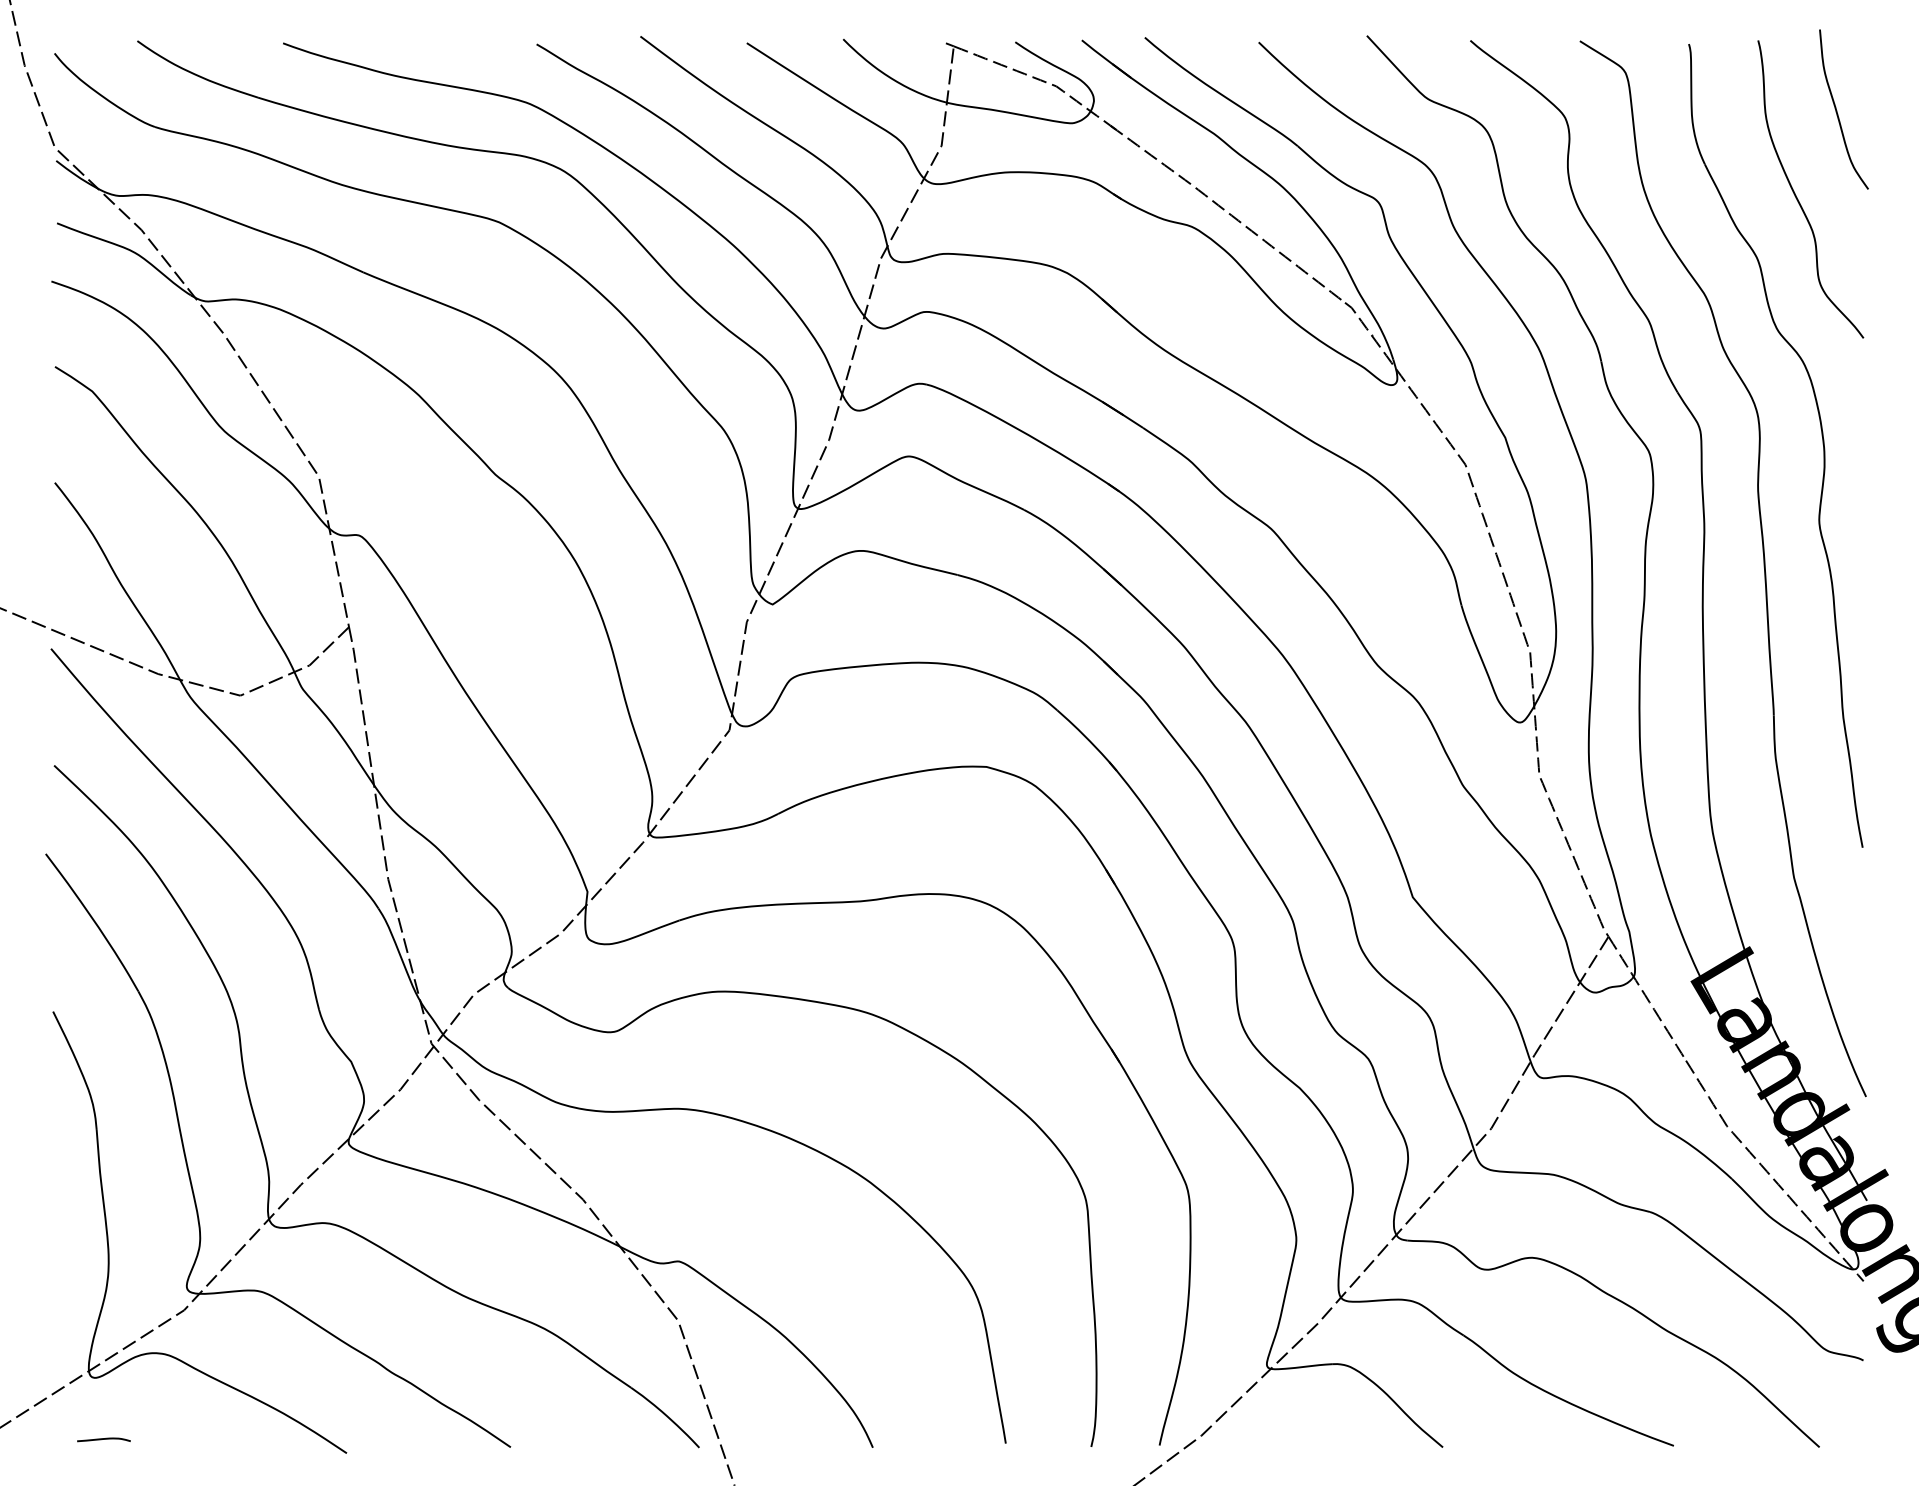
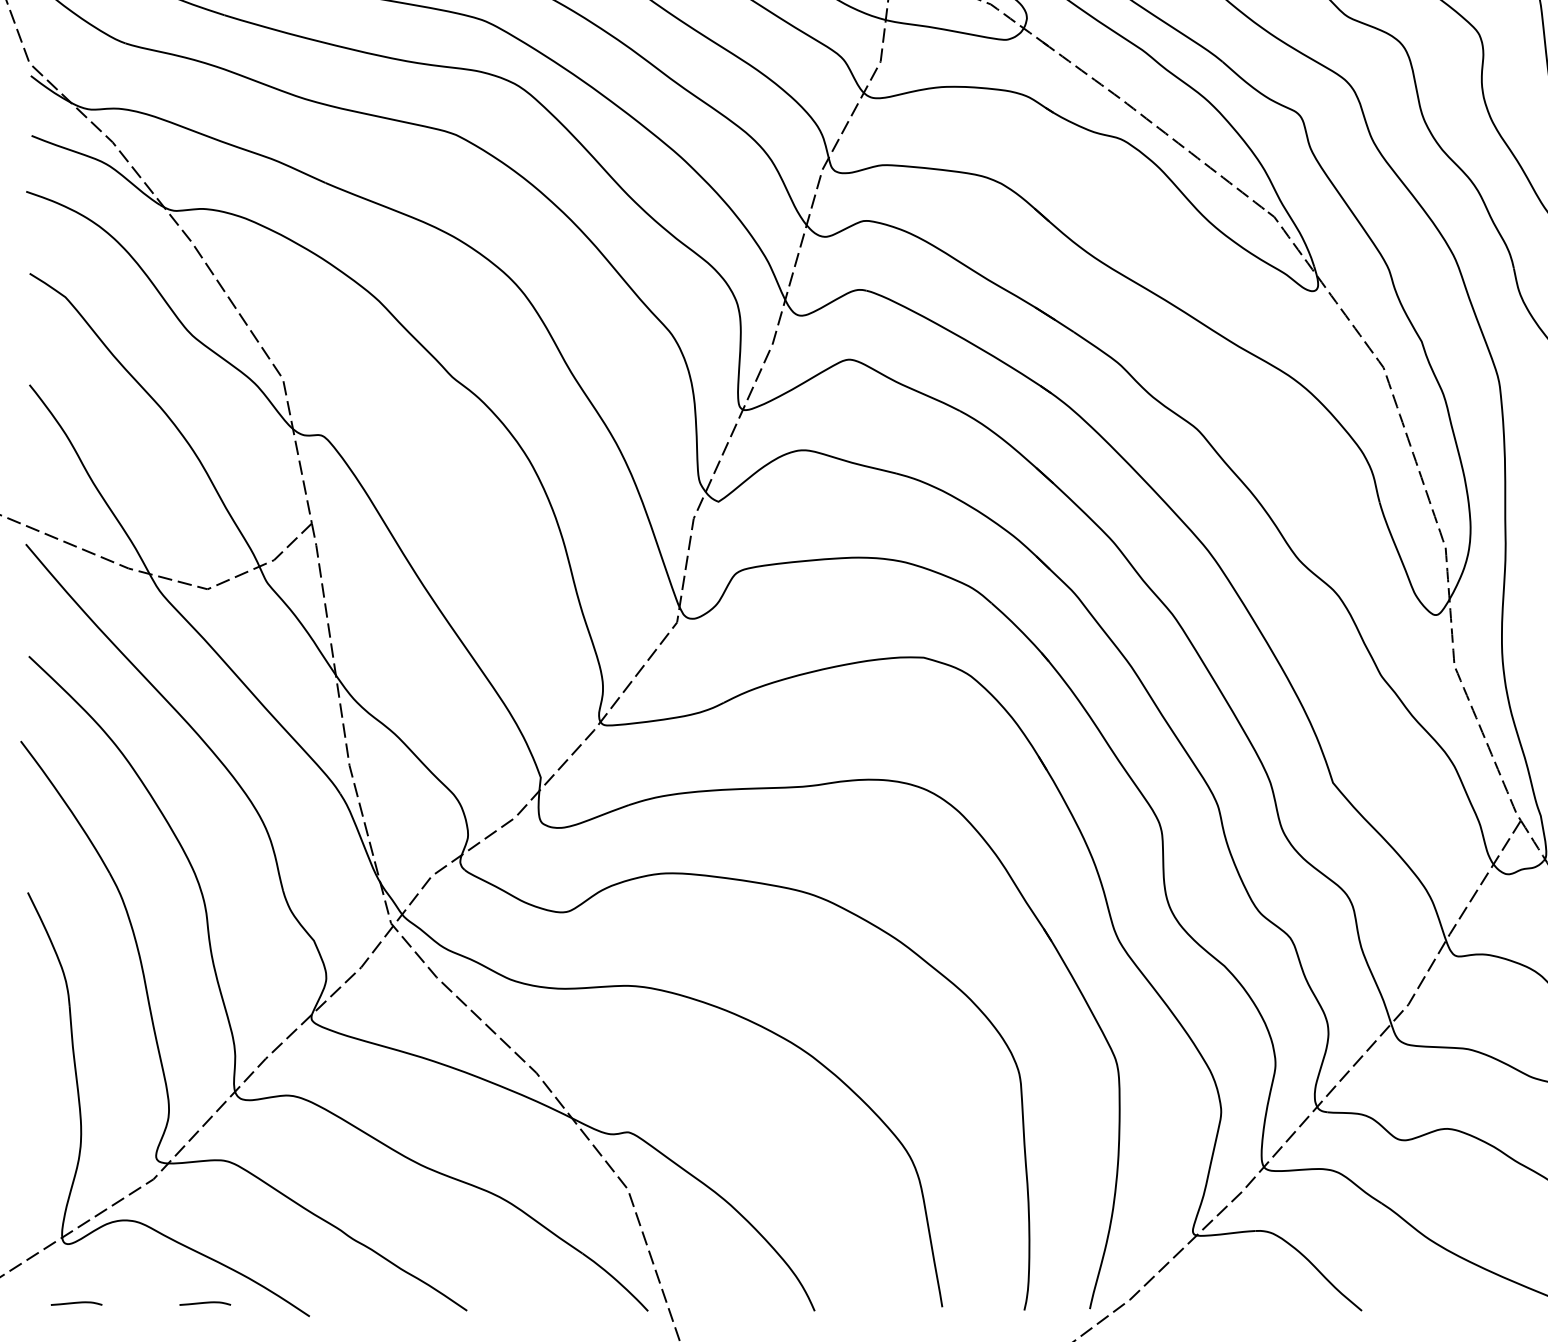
curve: (237, 1439) -> (204, 1303), added

